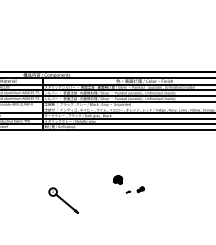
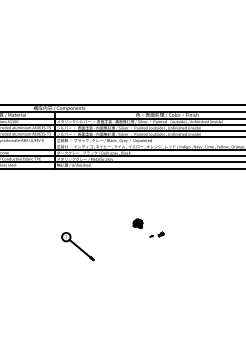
part: (134, 189) -> (156, 234), size x0.7

